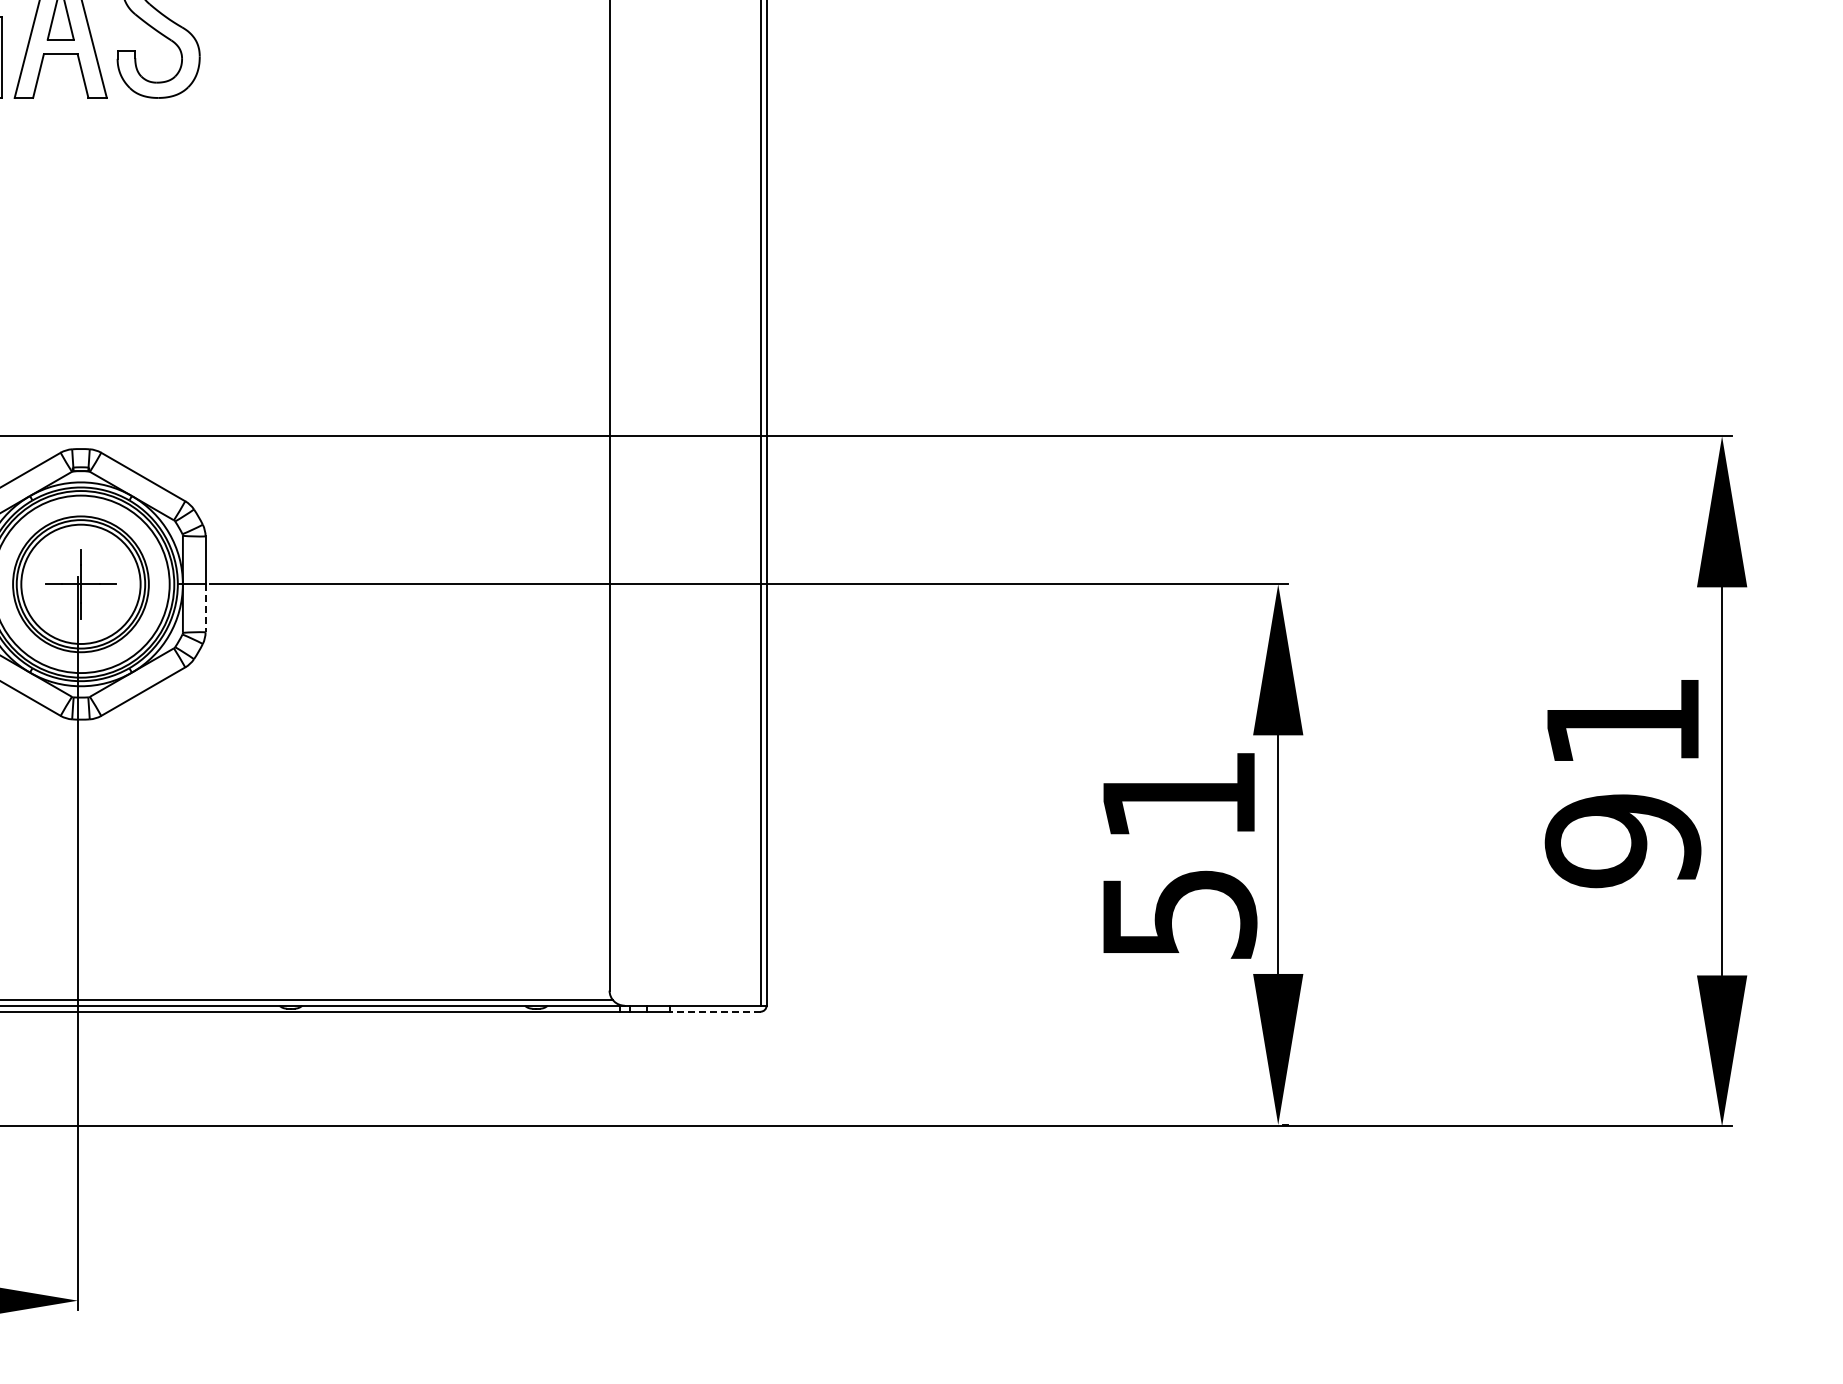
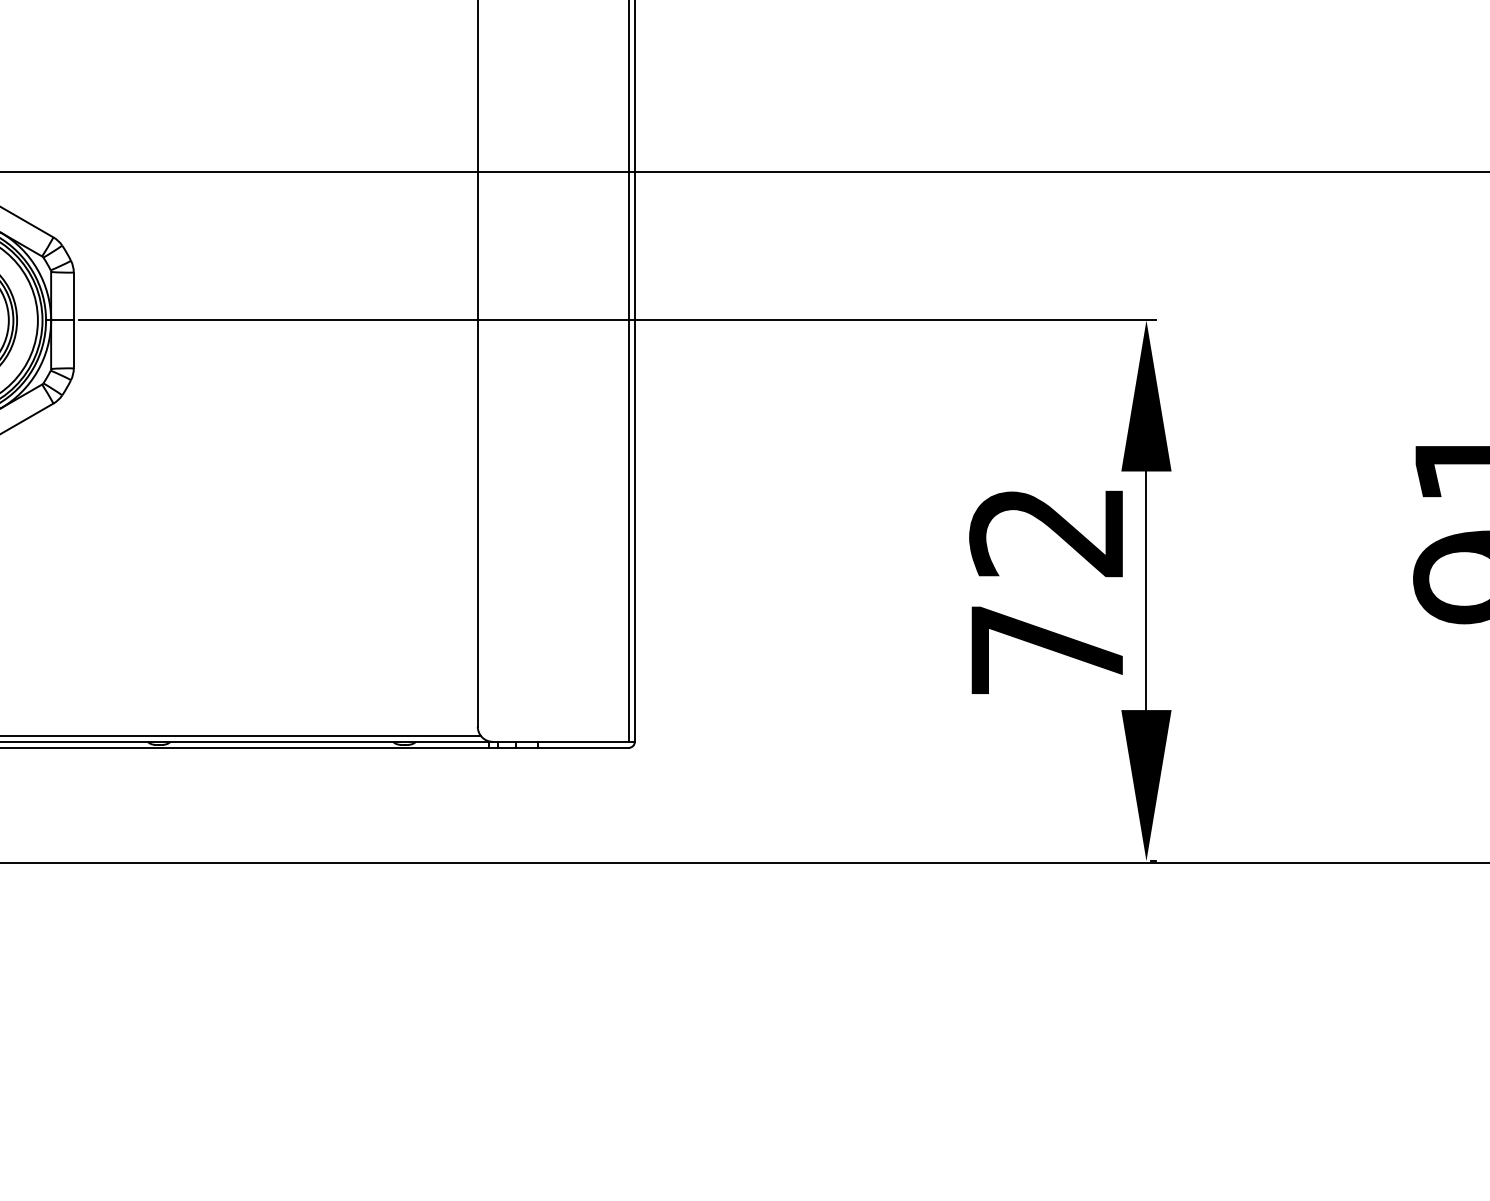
line: (205, 608) -> (73, 344), dashed -> solid
text: (1178, 855) -> (1046, 591), 51 -> 72
line: (714, 1011) -> (582, 747), dashed -> solid

